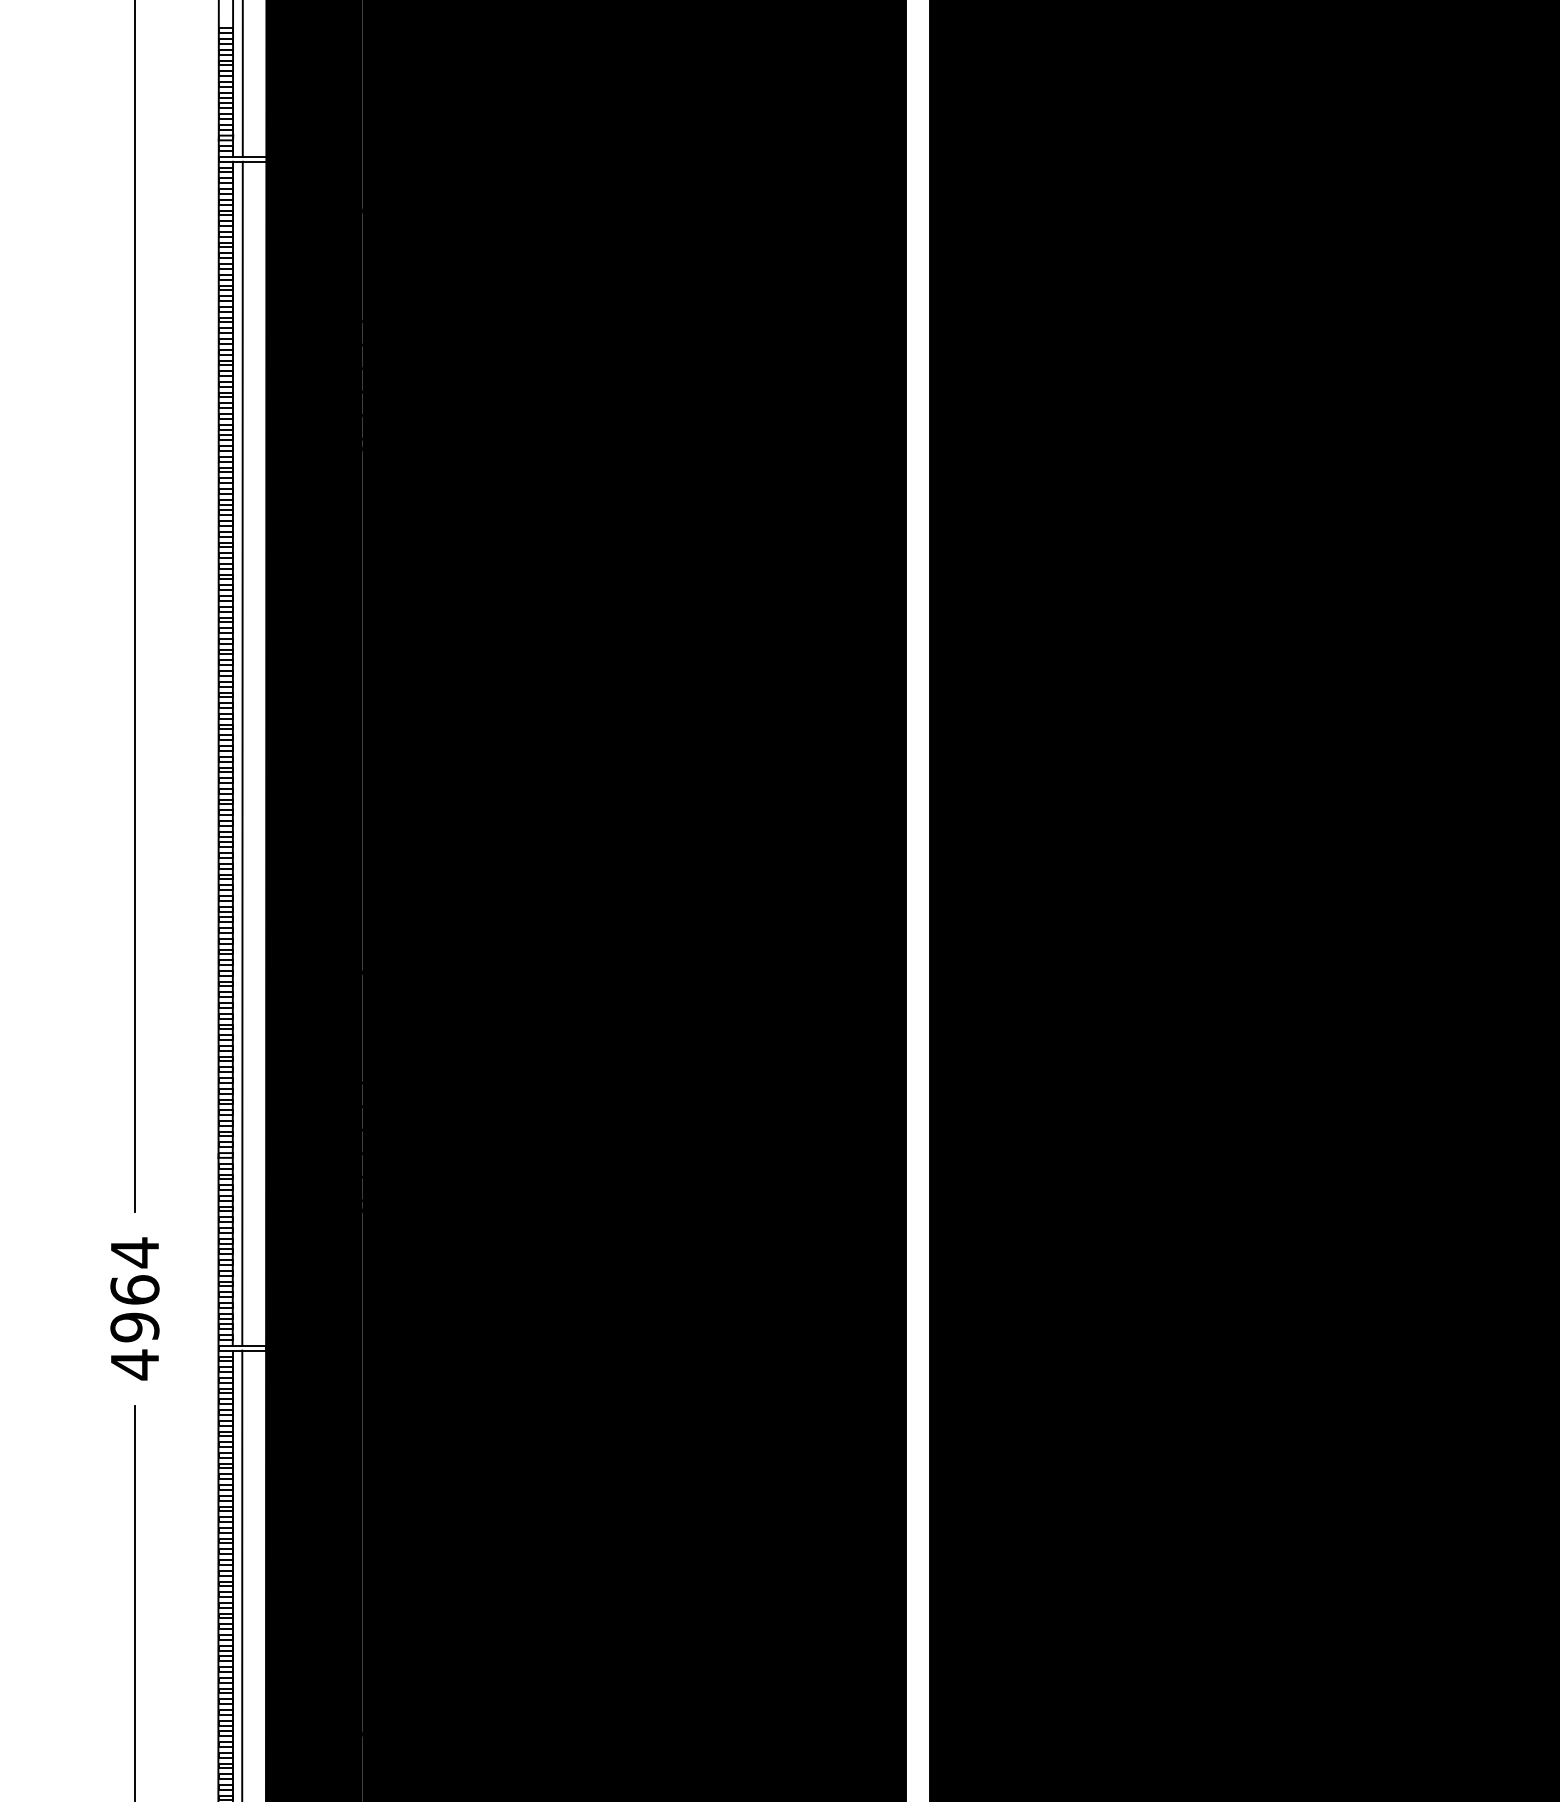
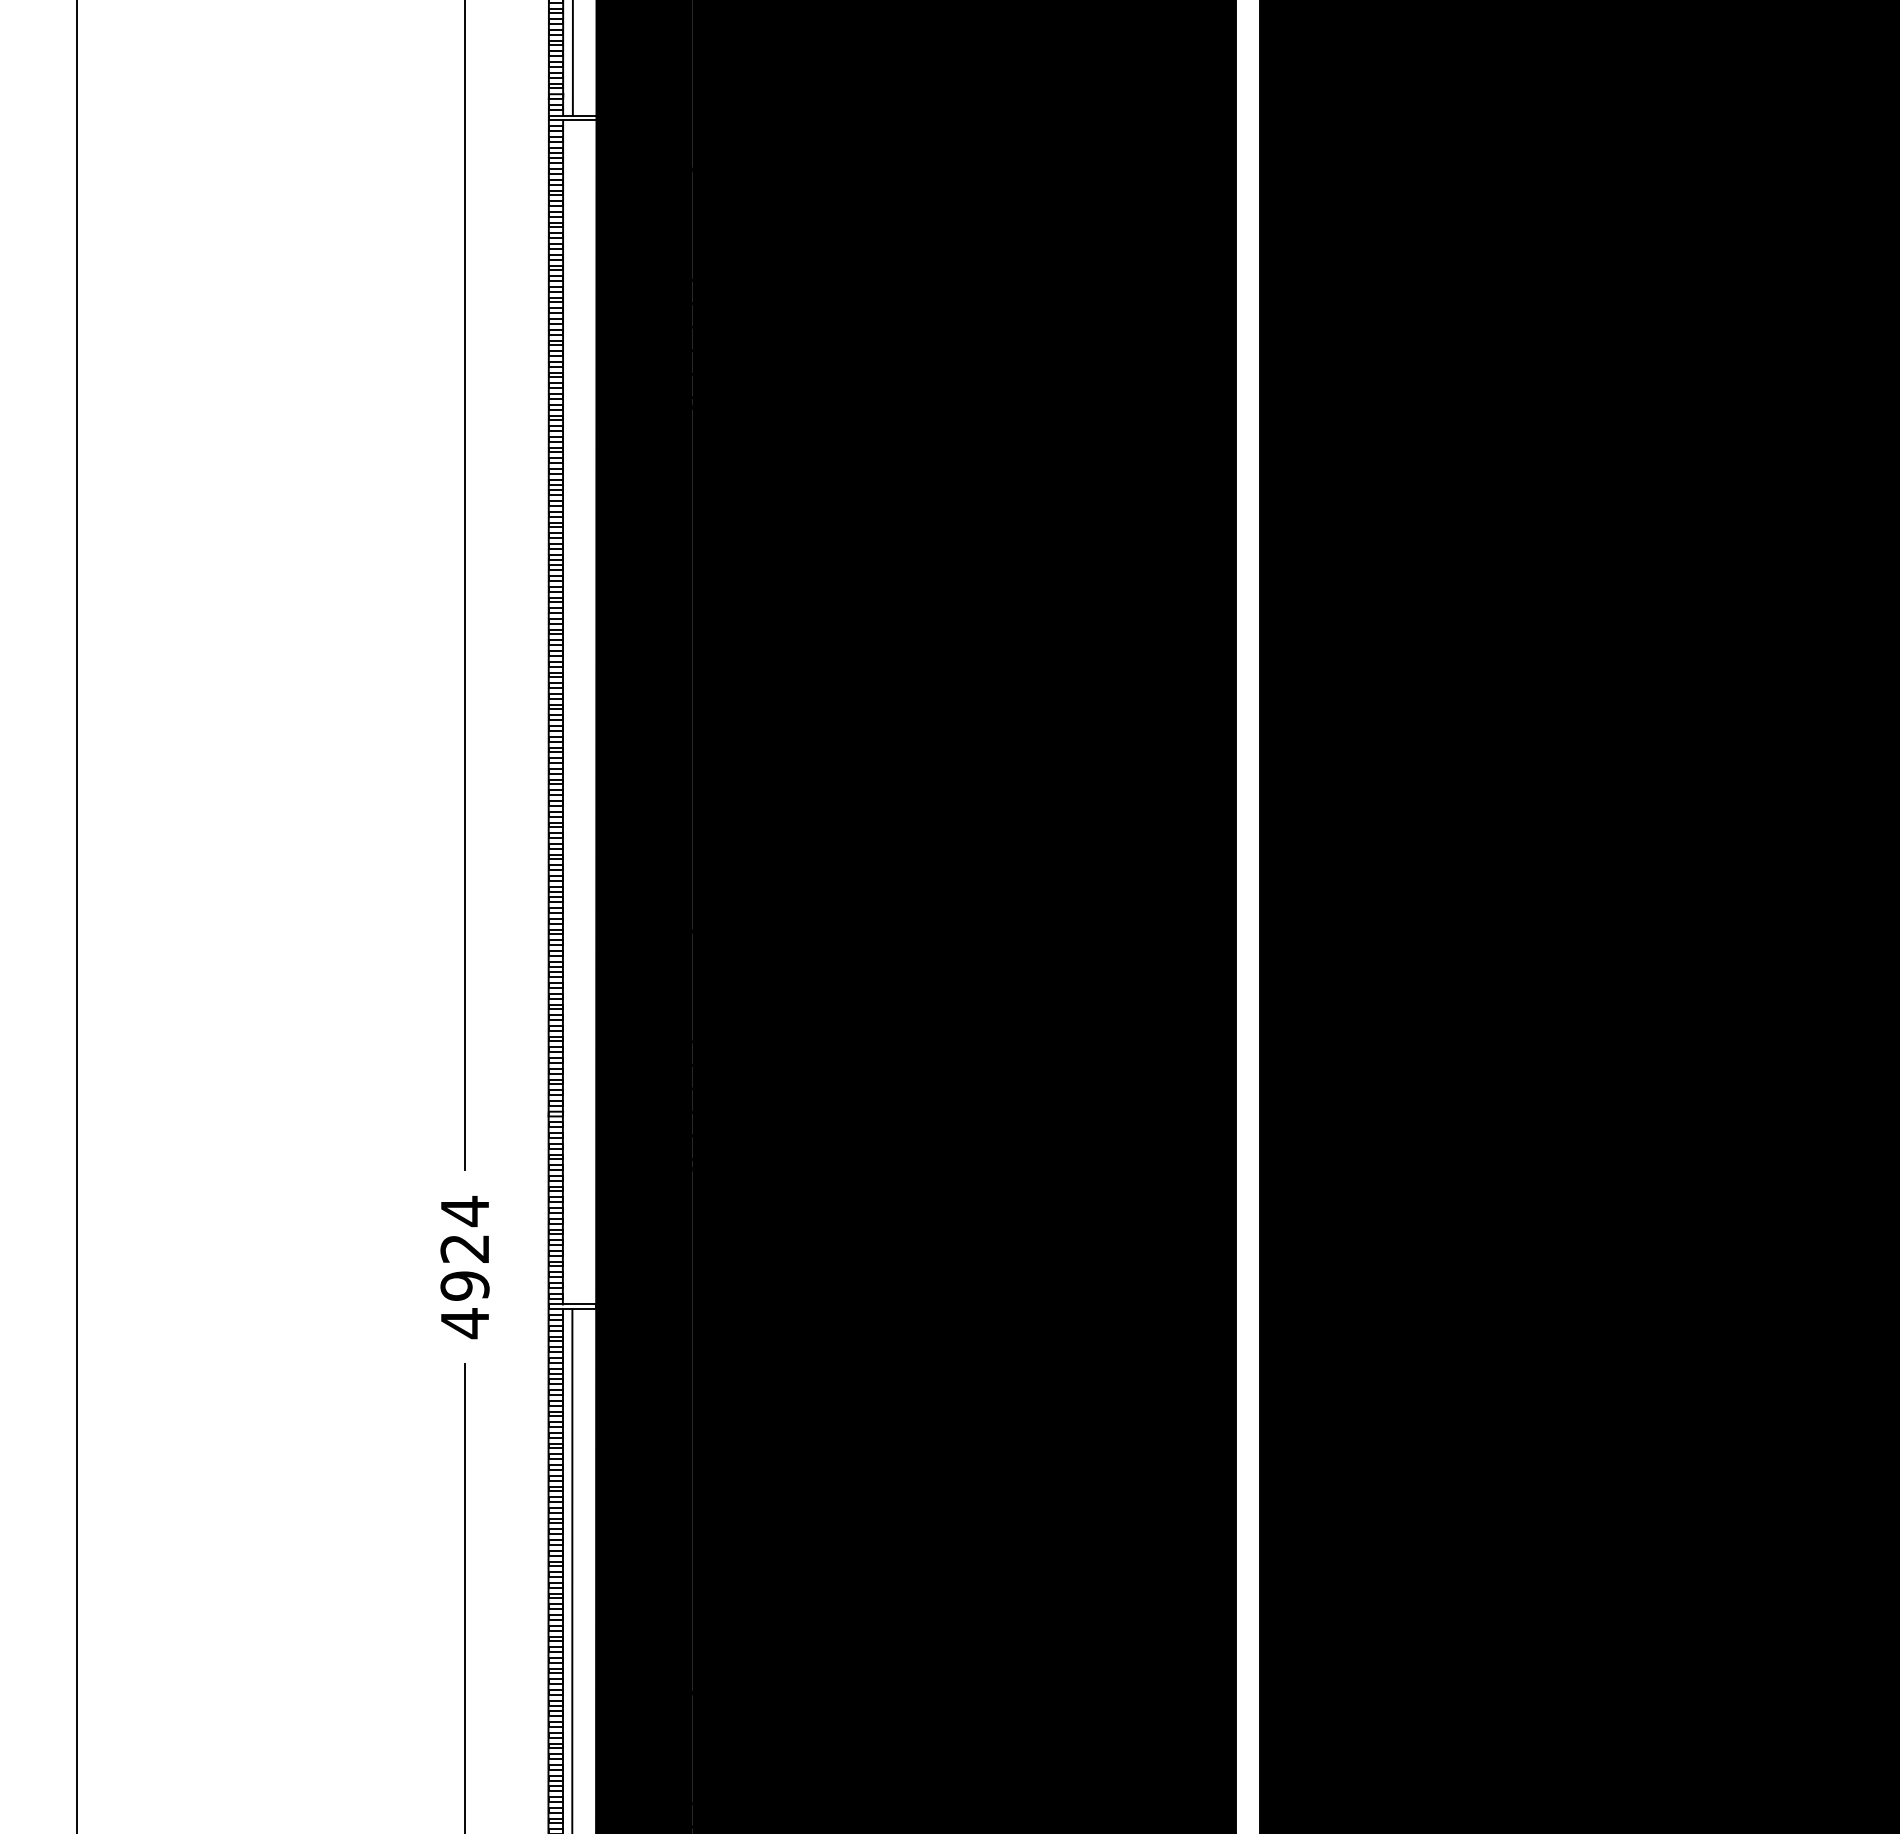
line: (242, 753) -> (572, 712), removed
text: (134, 1289) -> (464, 1248), 4964 -> 4924

